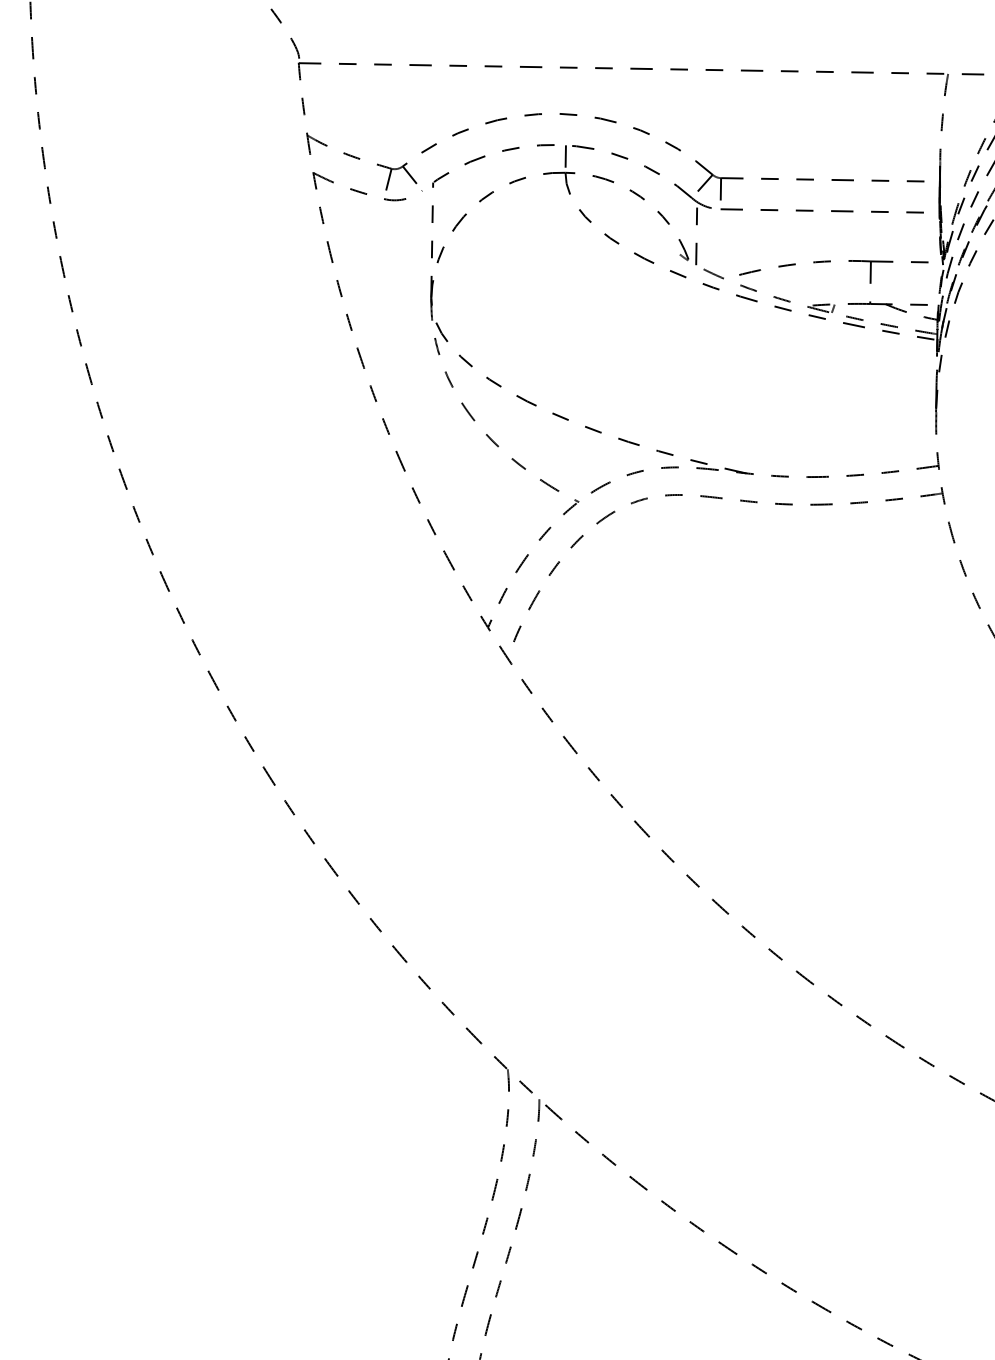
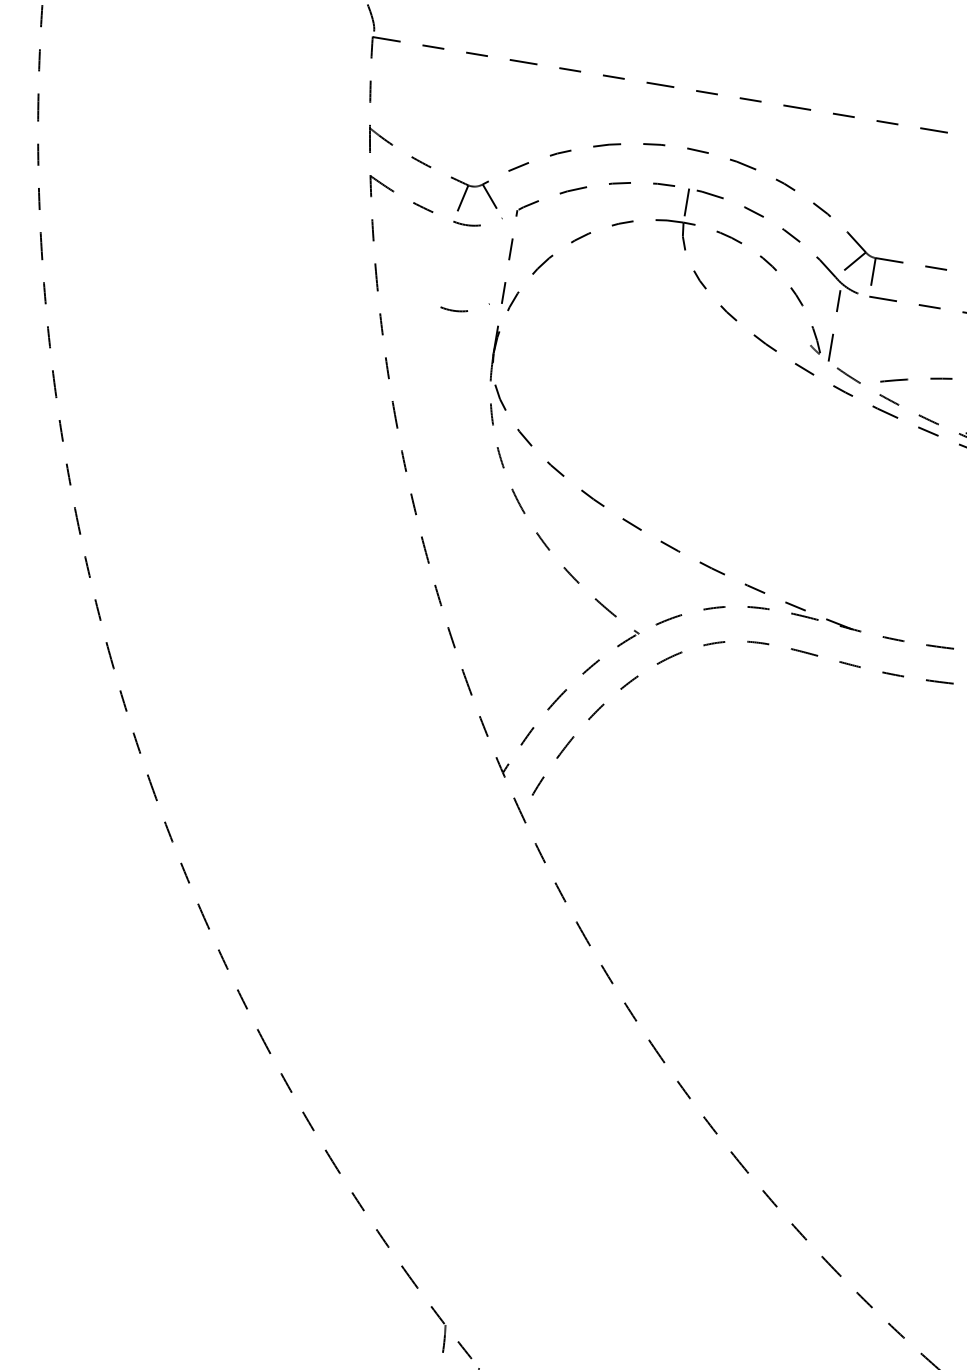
arc: (403, 267) -> (464, 310), added

